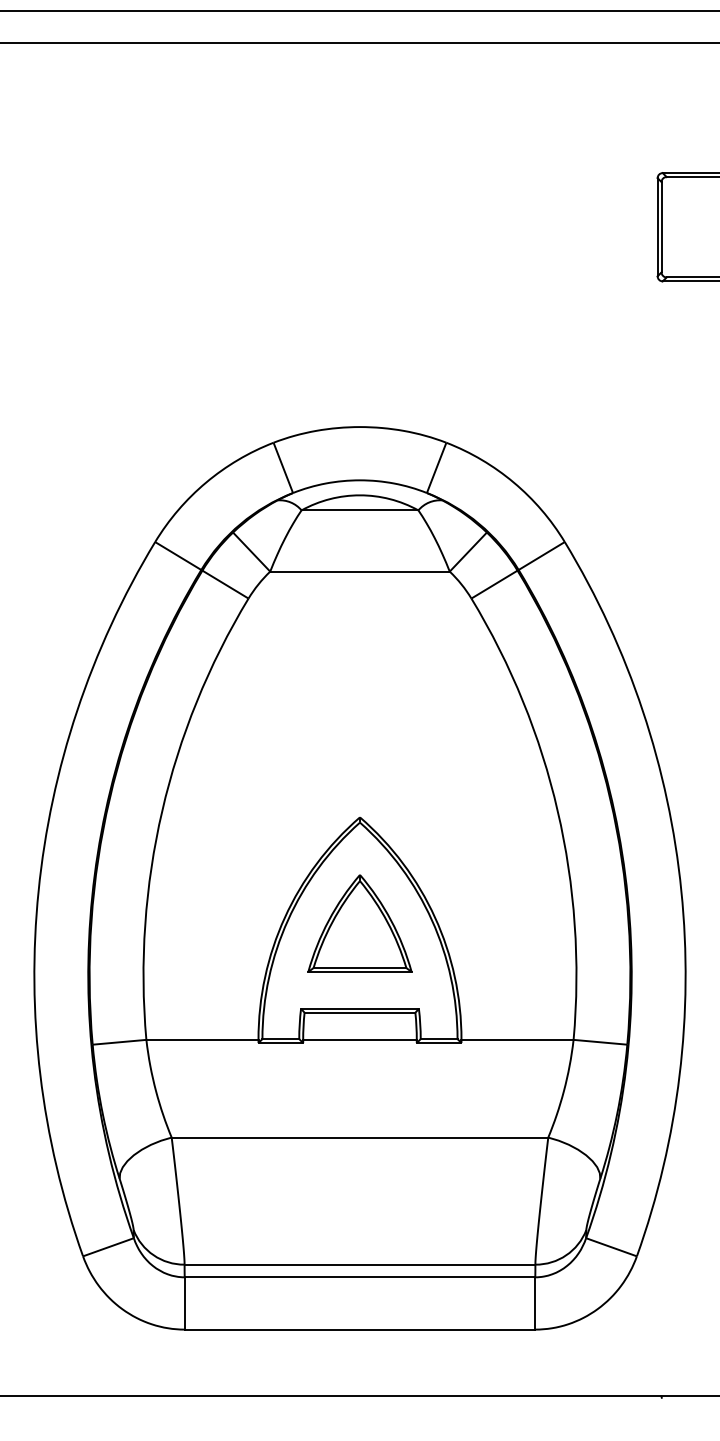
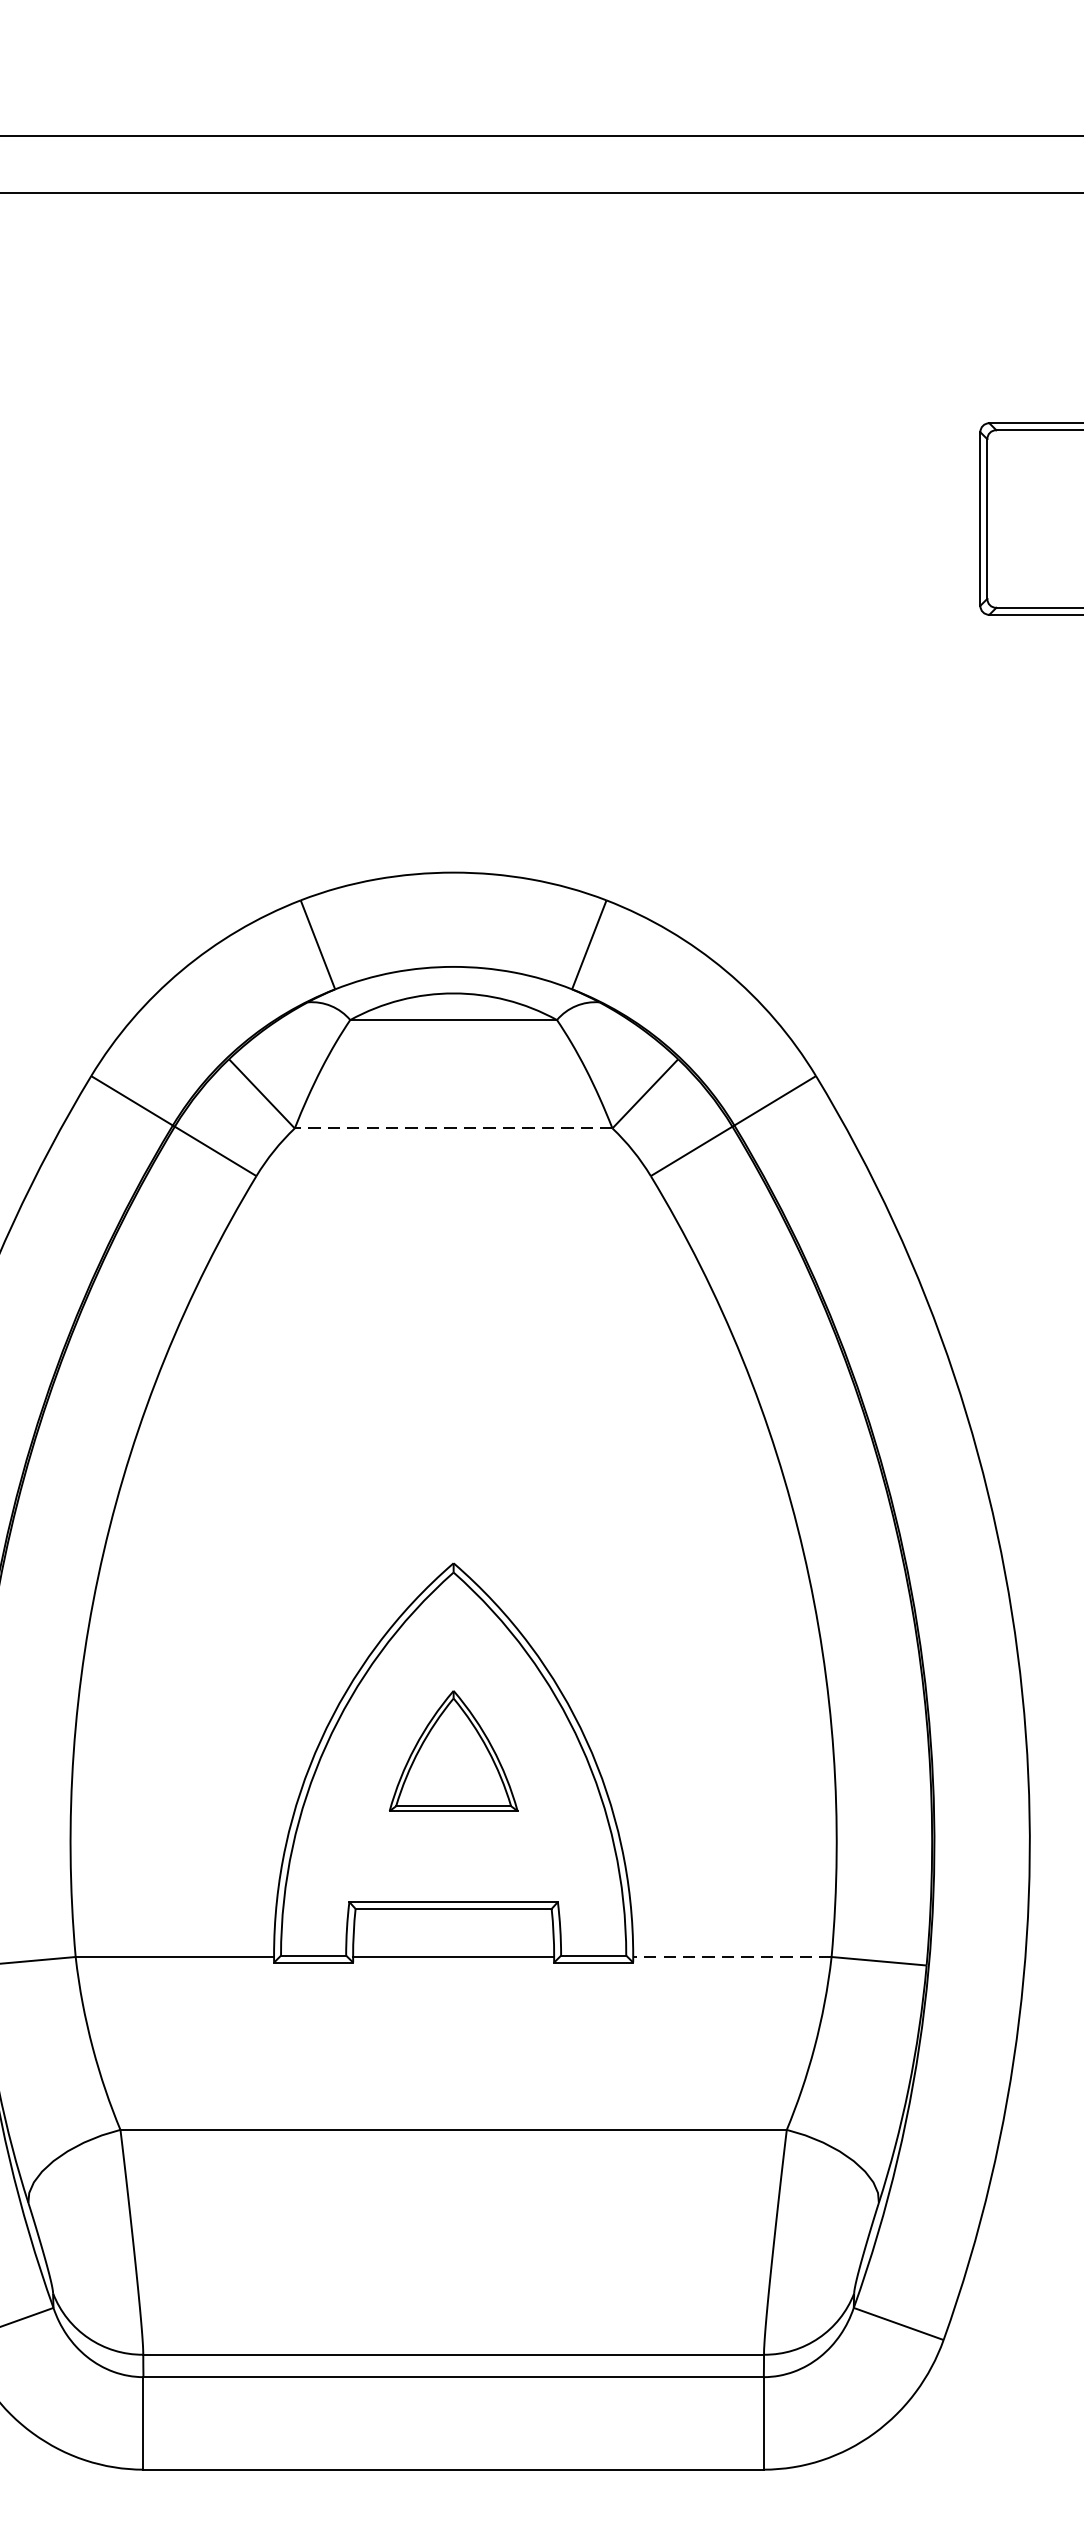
line: (359, 571) -> (452, 1128), solid -> dashed
part: (359, 923) -> (452, 1751), size x0.7
line: (517, 1039) -> (732, 1956), solid -> dashed

